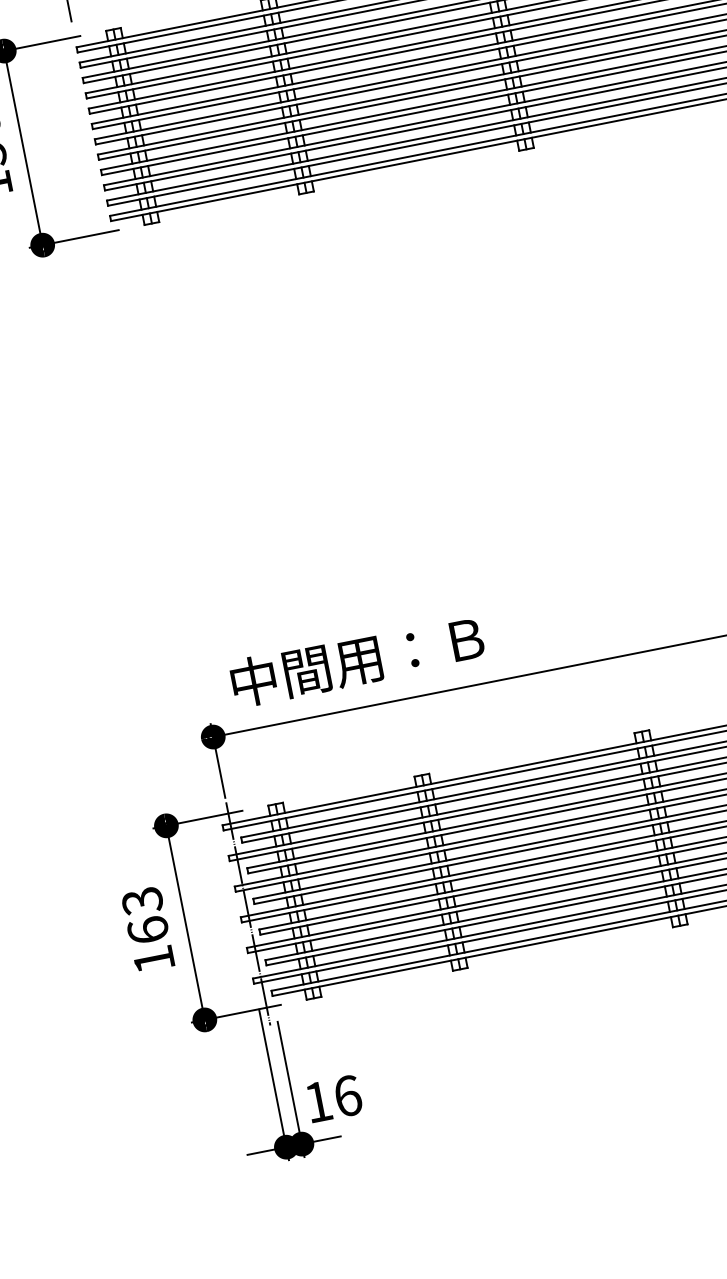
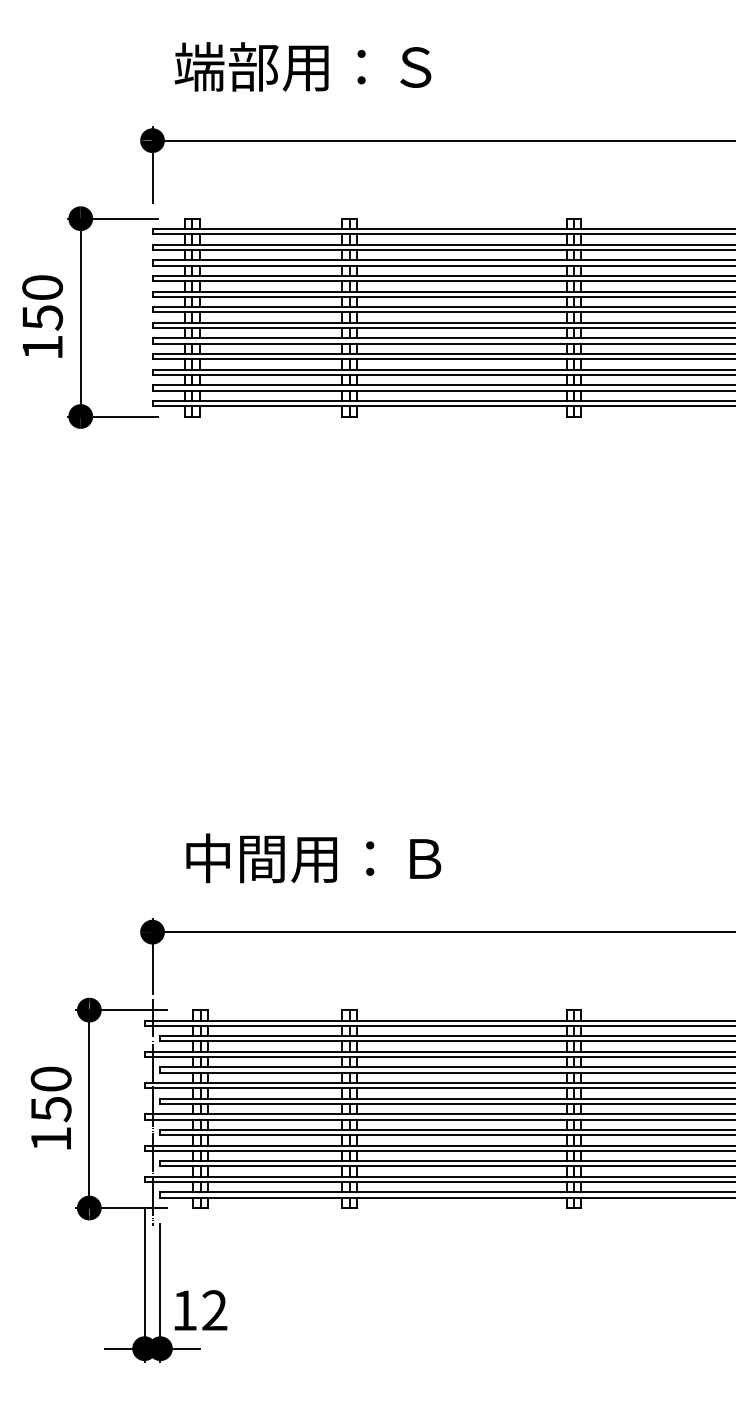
text: (357, 660) -> (313, 858), moved
text: (144, 916) -> (50, 1094), 163 -> 150
text: (347, 1096) -> (214, 1310), 16 -> 12

